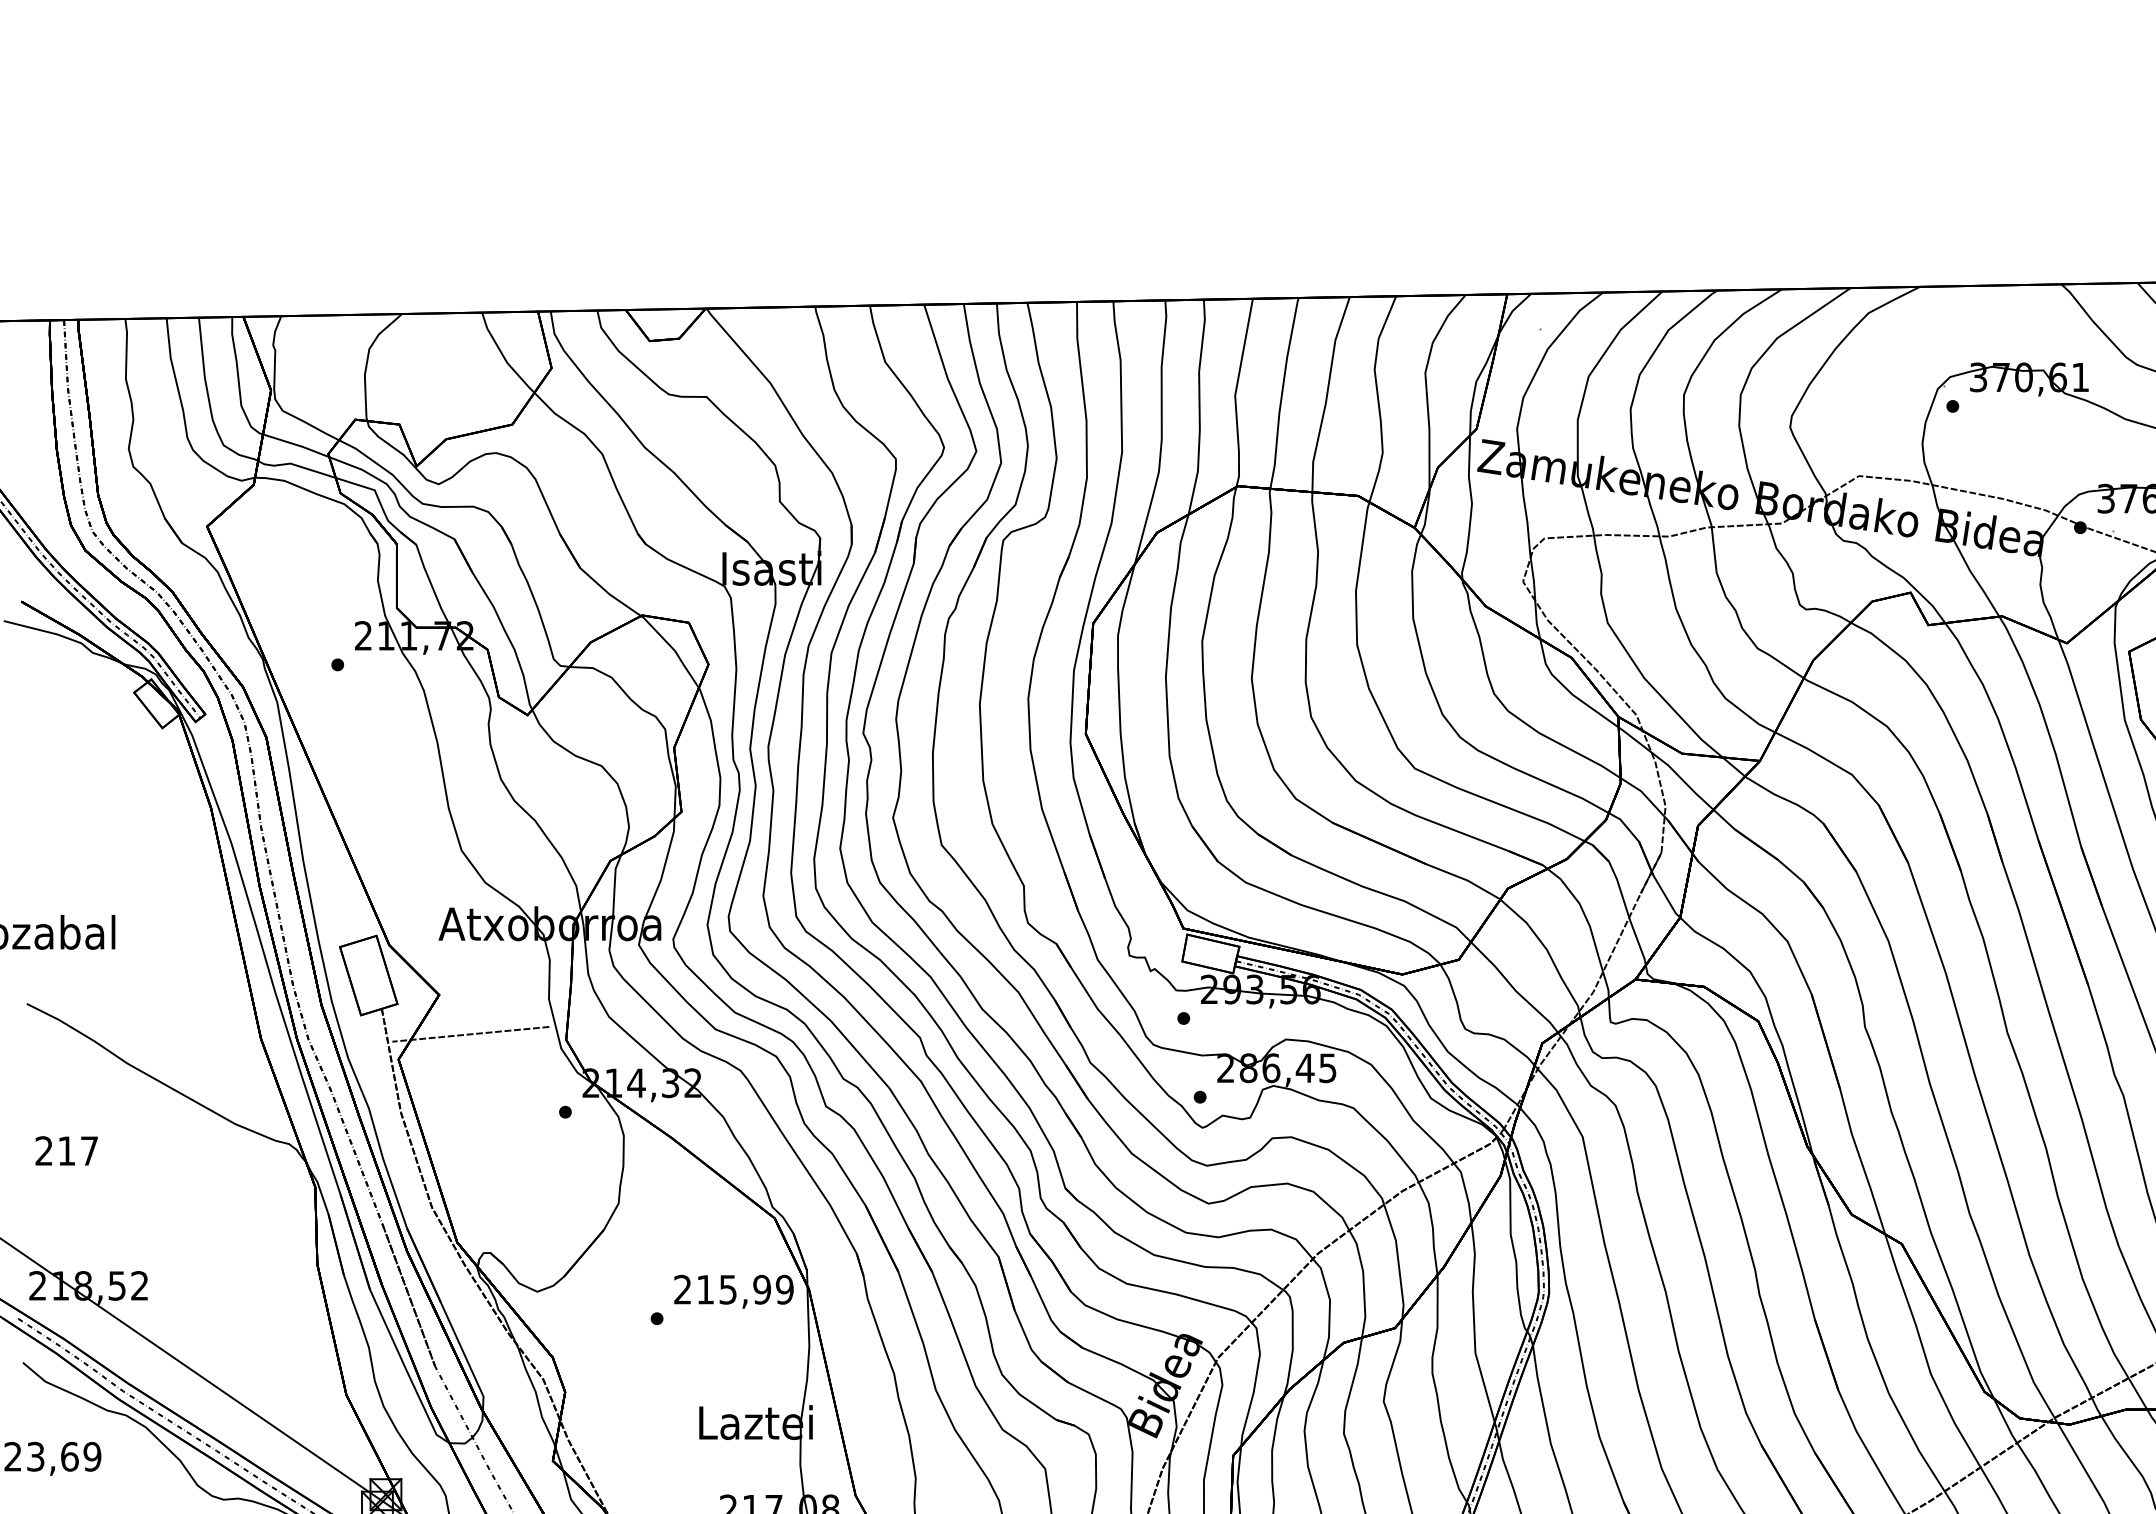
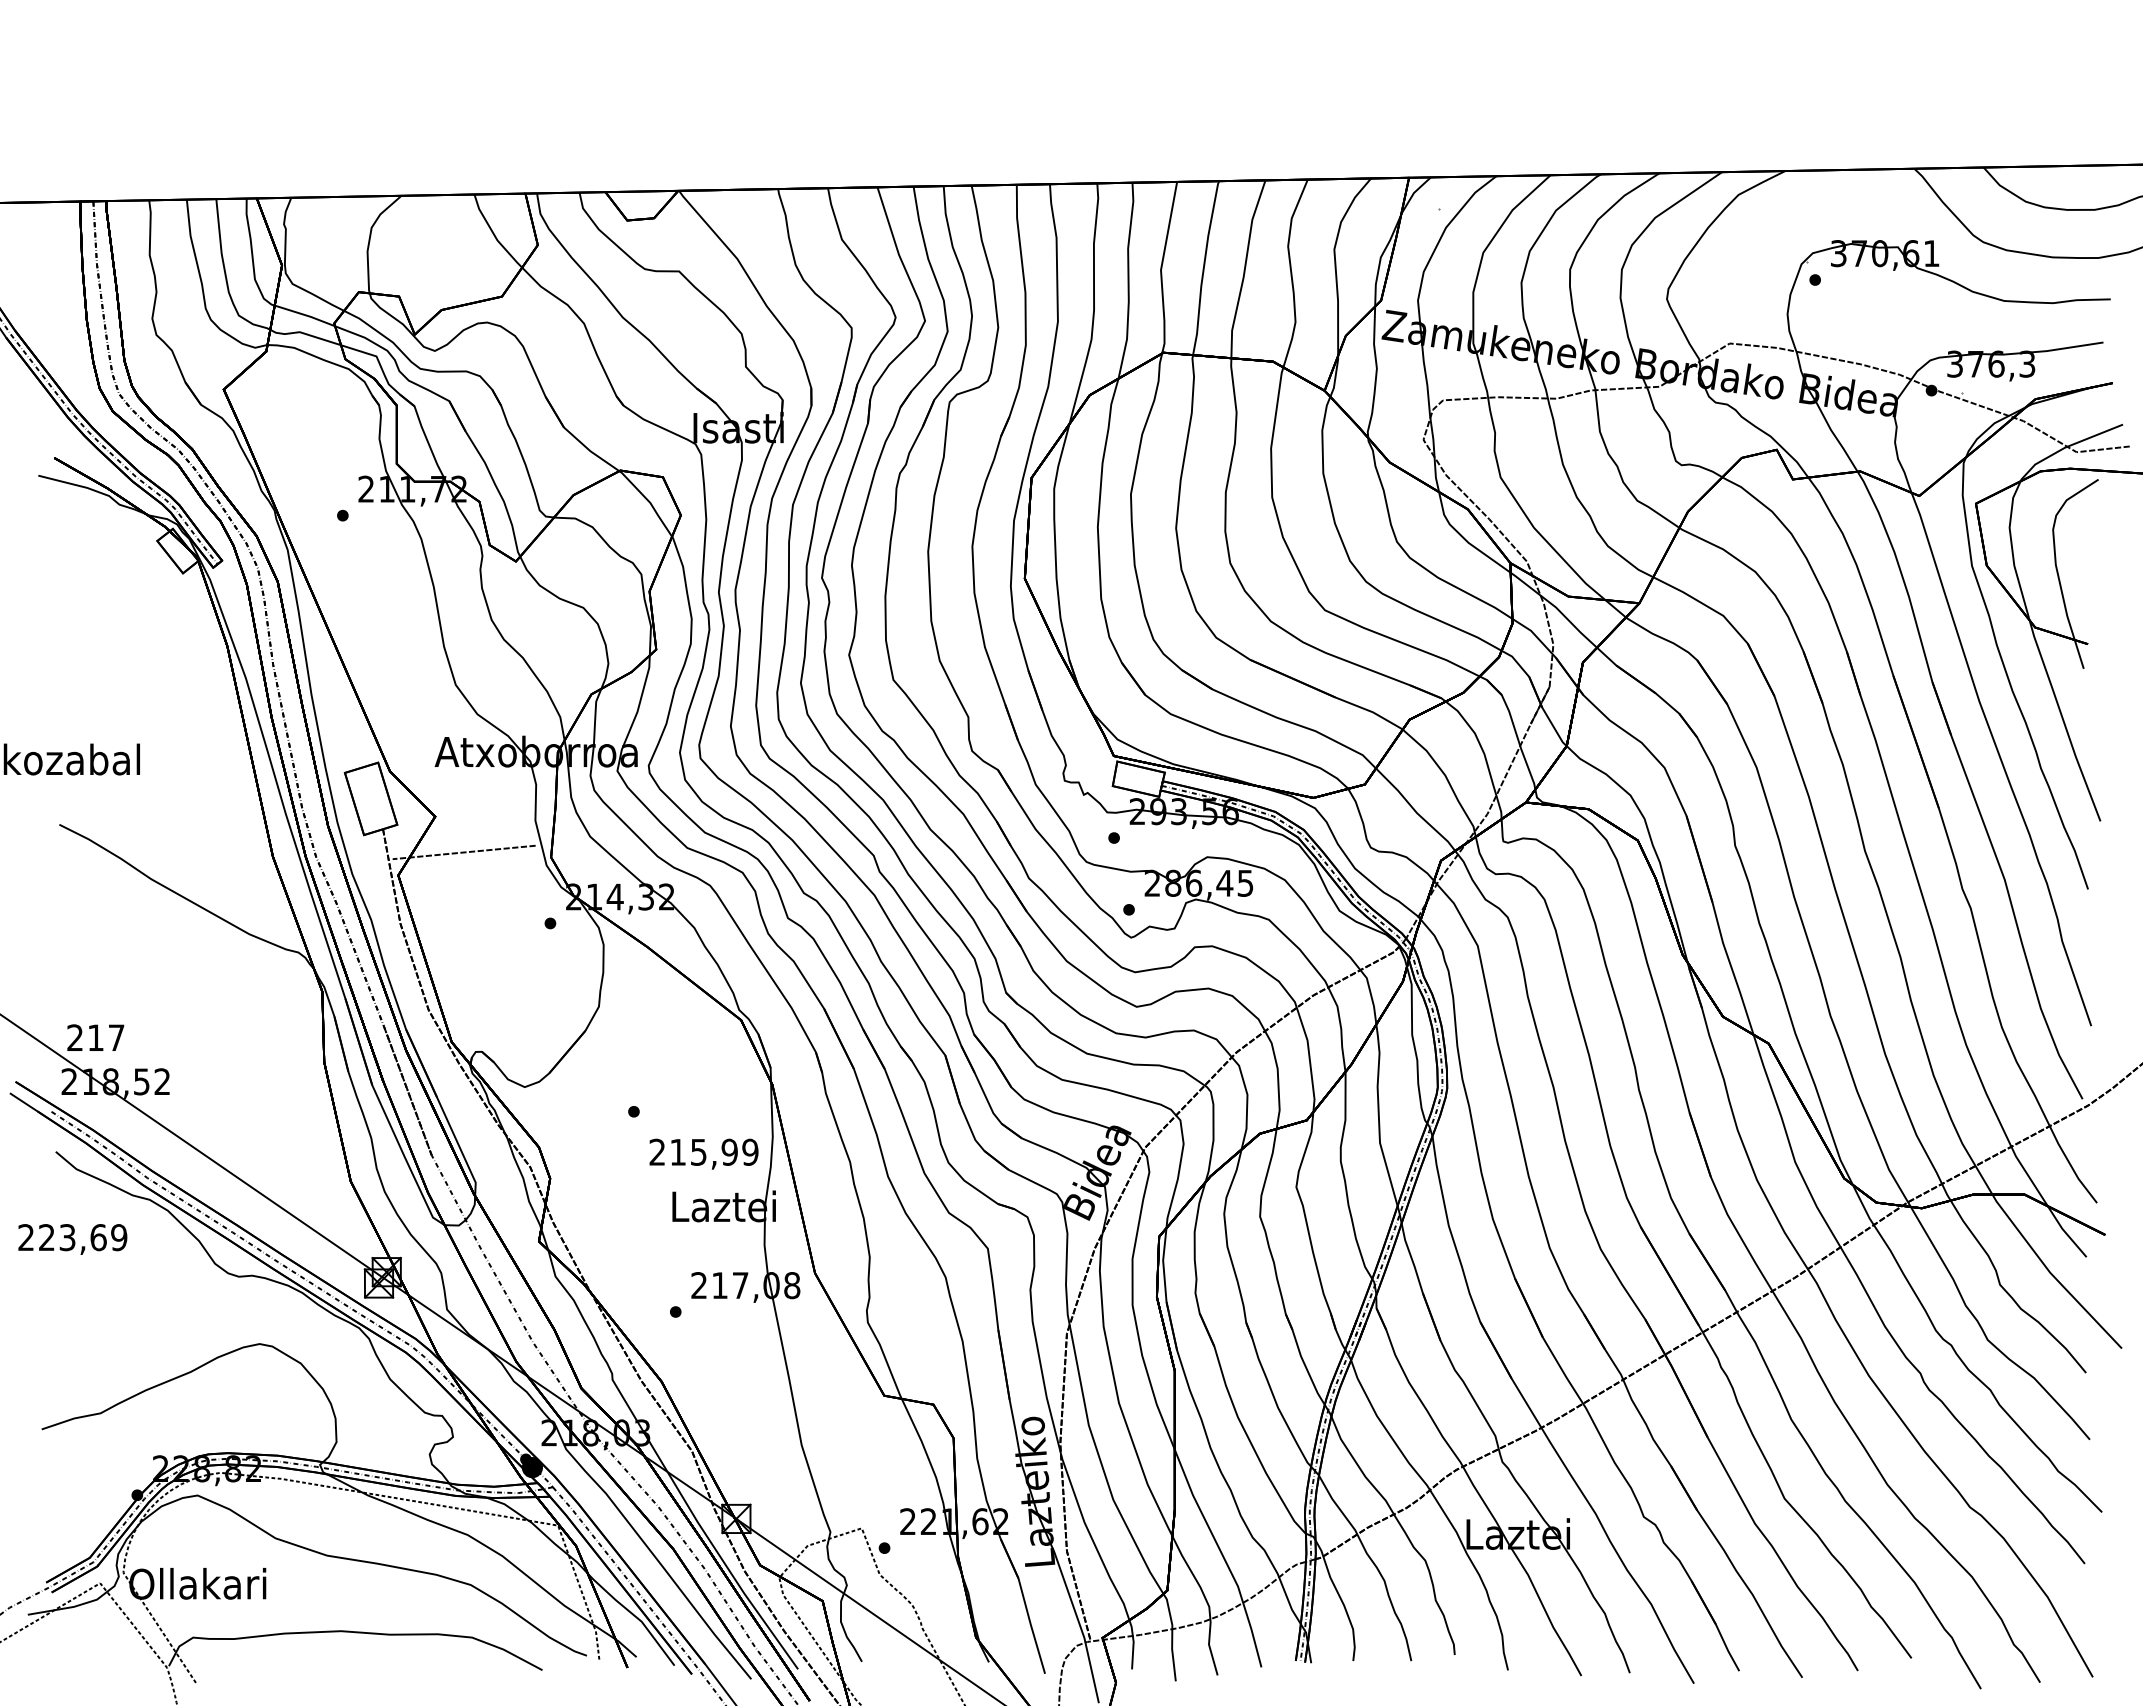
text: (66, 1150) -> (95, 1037), moved
text: (733, 1291) -> (703, 1153), moved

